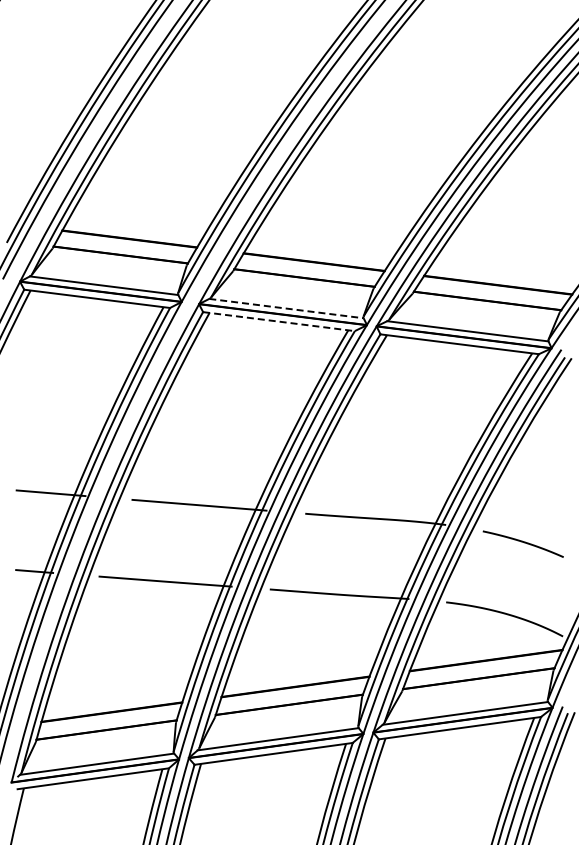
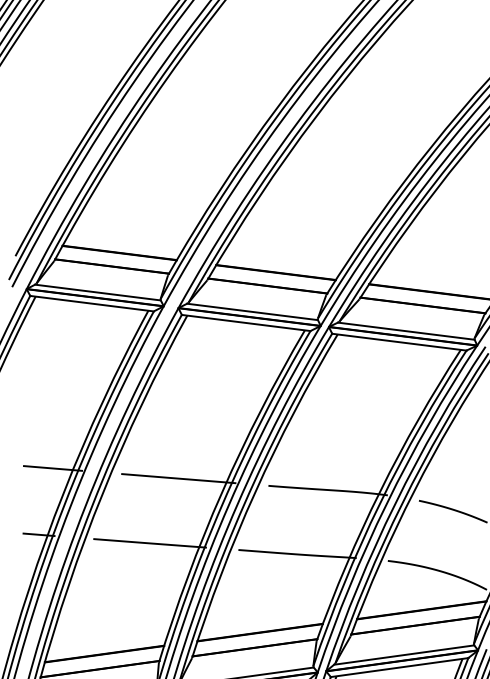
line: (286, 308) -> (252, 311), dashed -> solid
line: (279, 321) -> (246, 322), dashed -> solid

